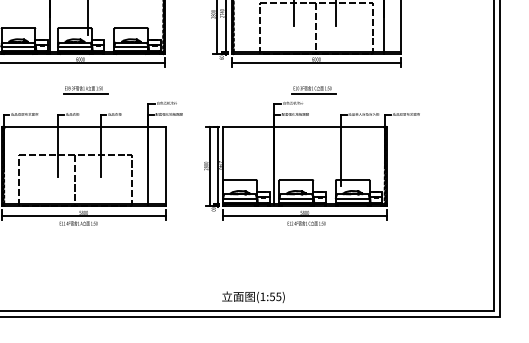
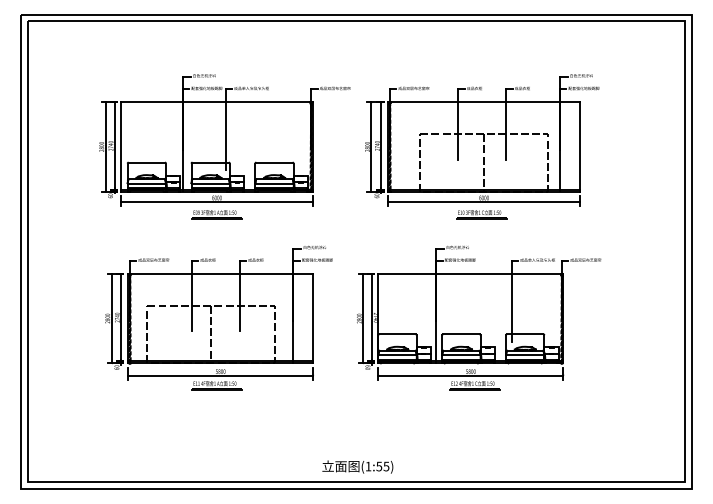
part: (85, 90) -> (216, 214), moved
part: (314, 90) -> (481, 214), moved
line: (80, 228) -> (217, 389), added
line: (307, 228) -> (474, 389), added
text: (253, 296) -> (357, 466), moved

